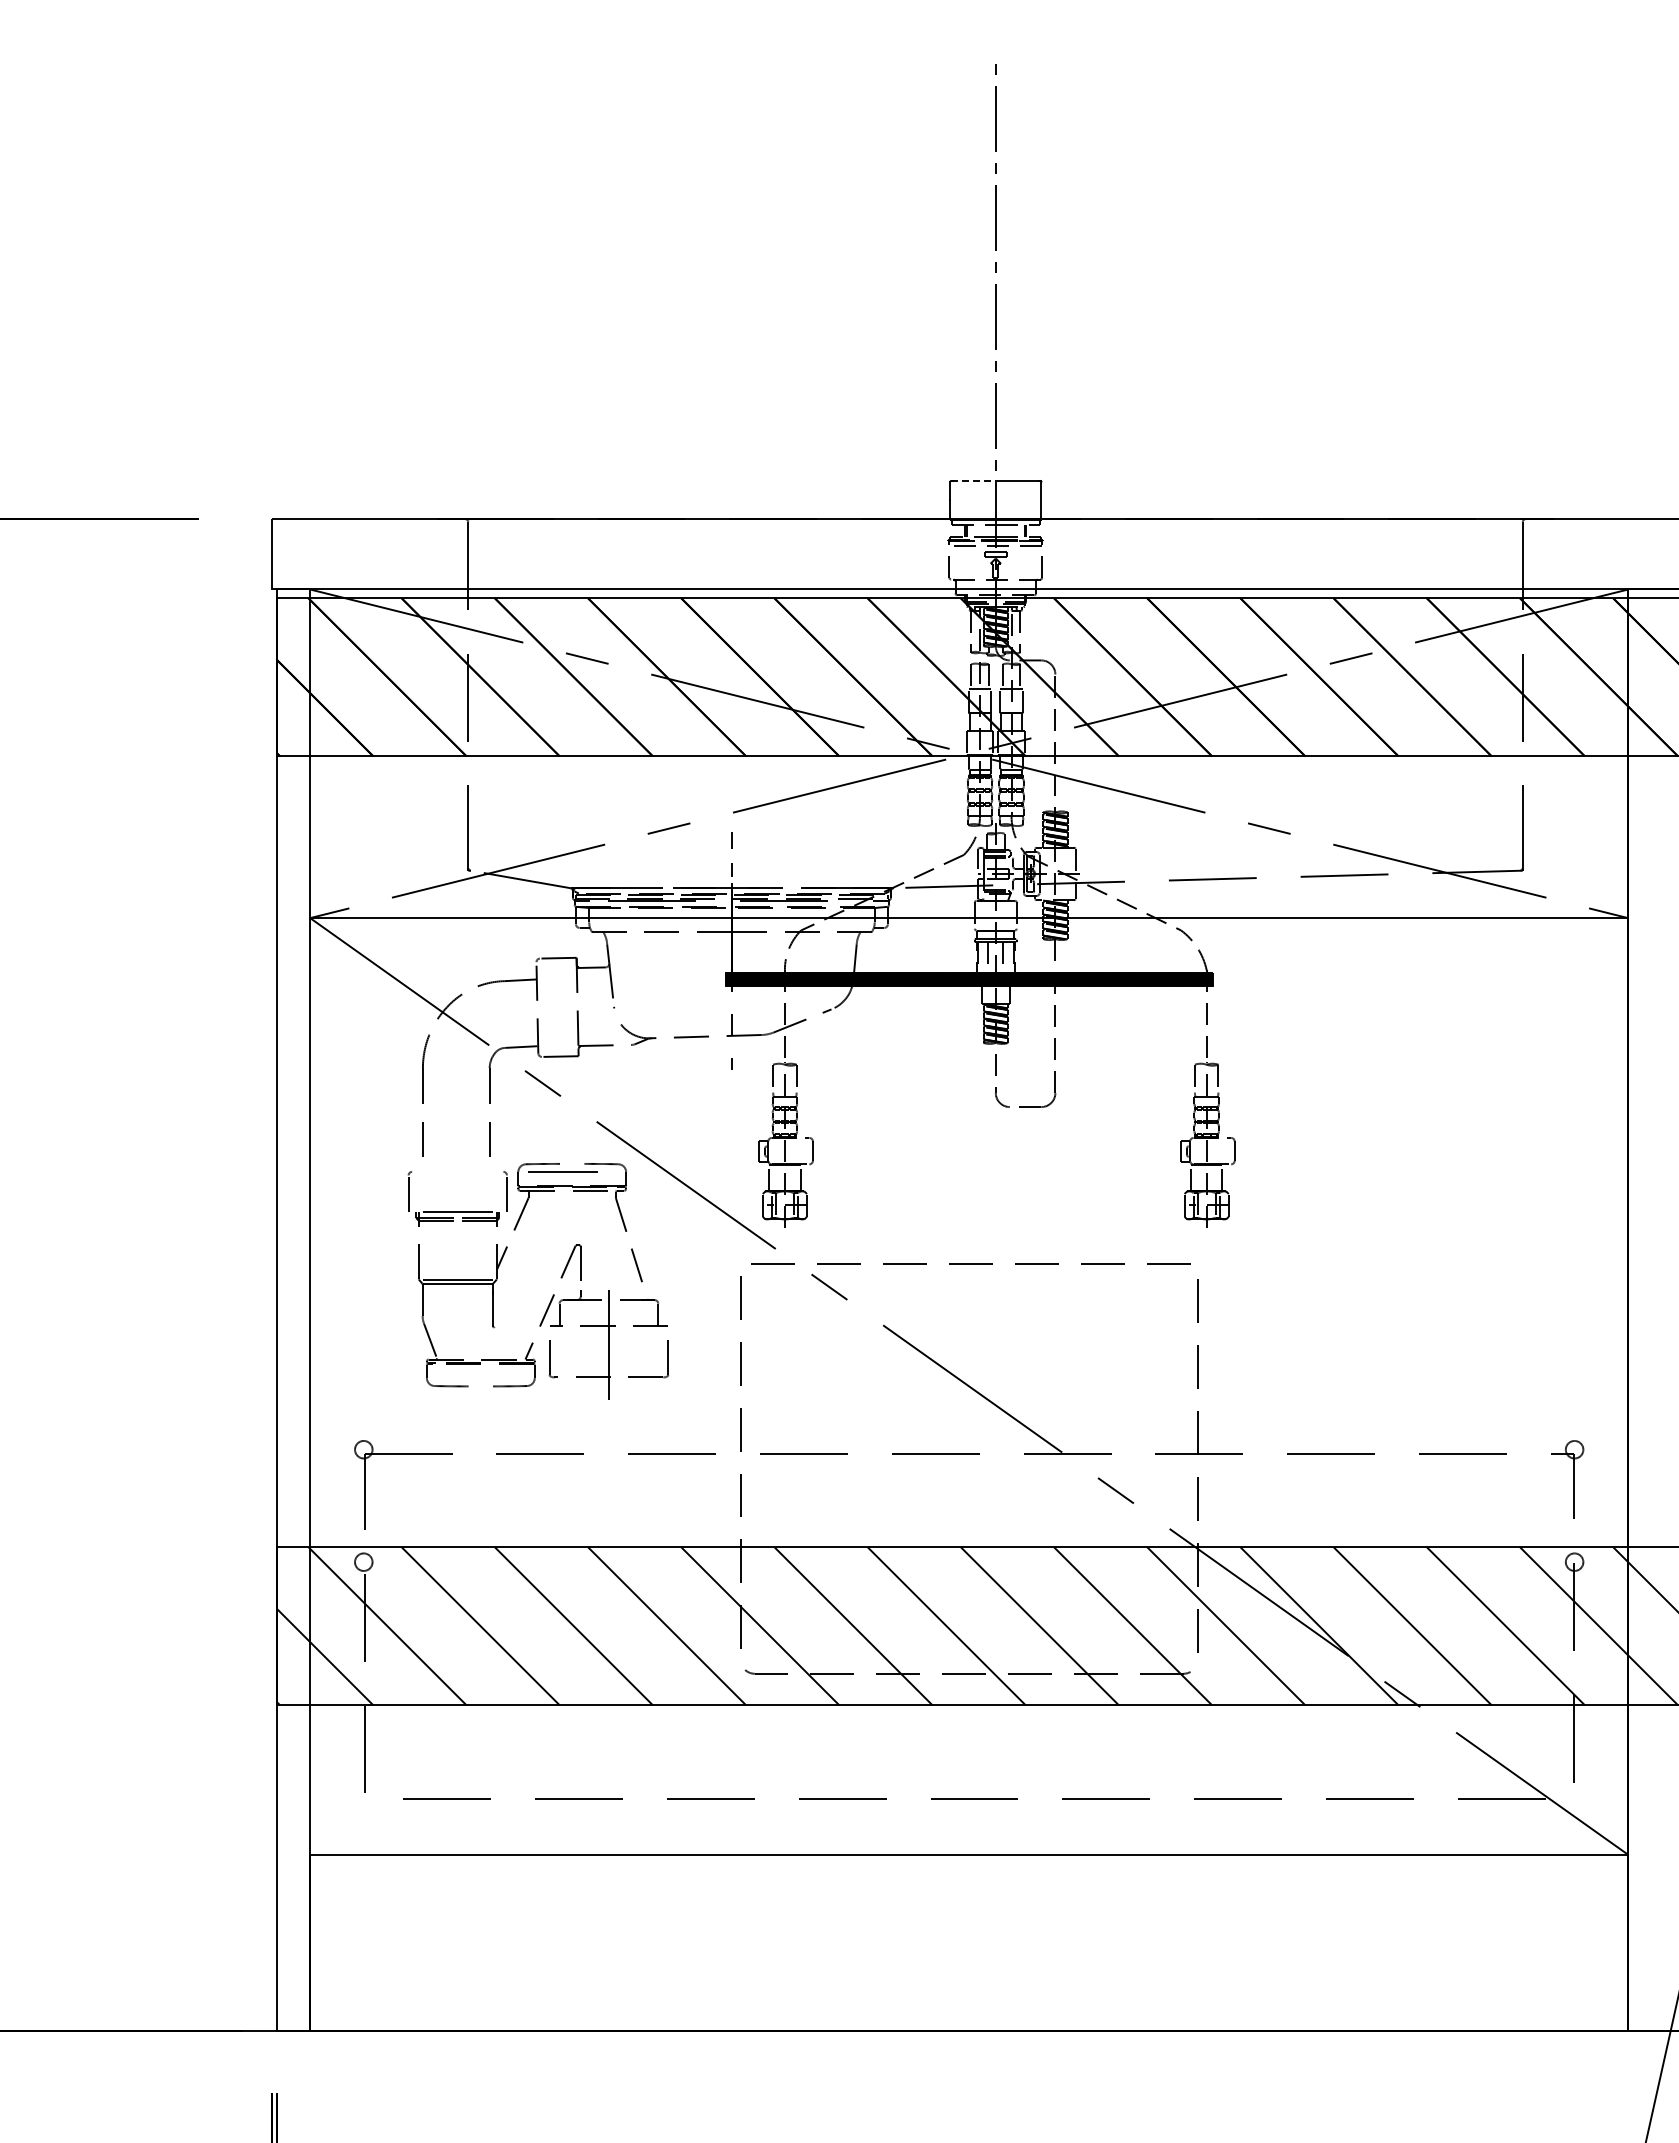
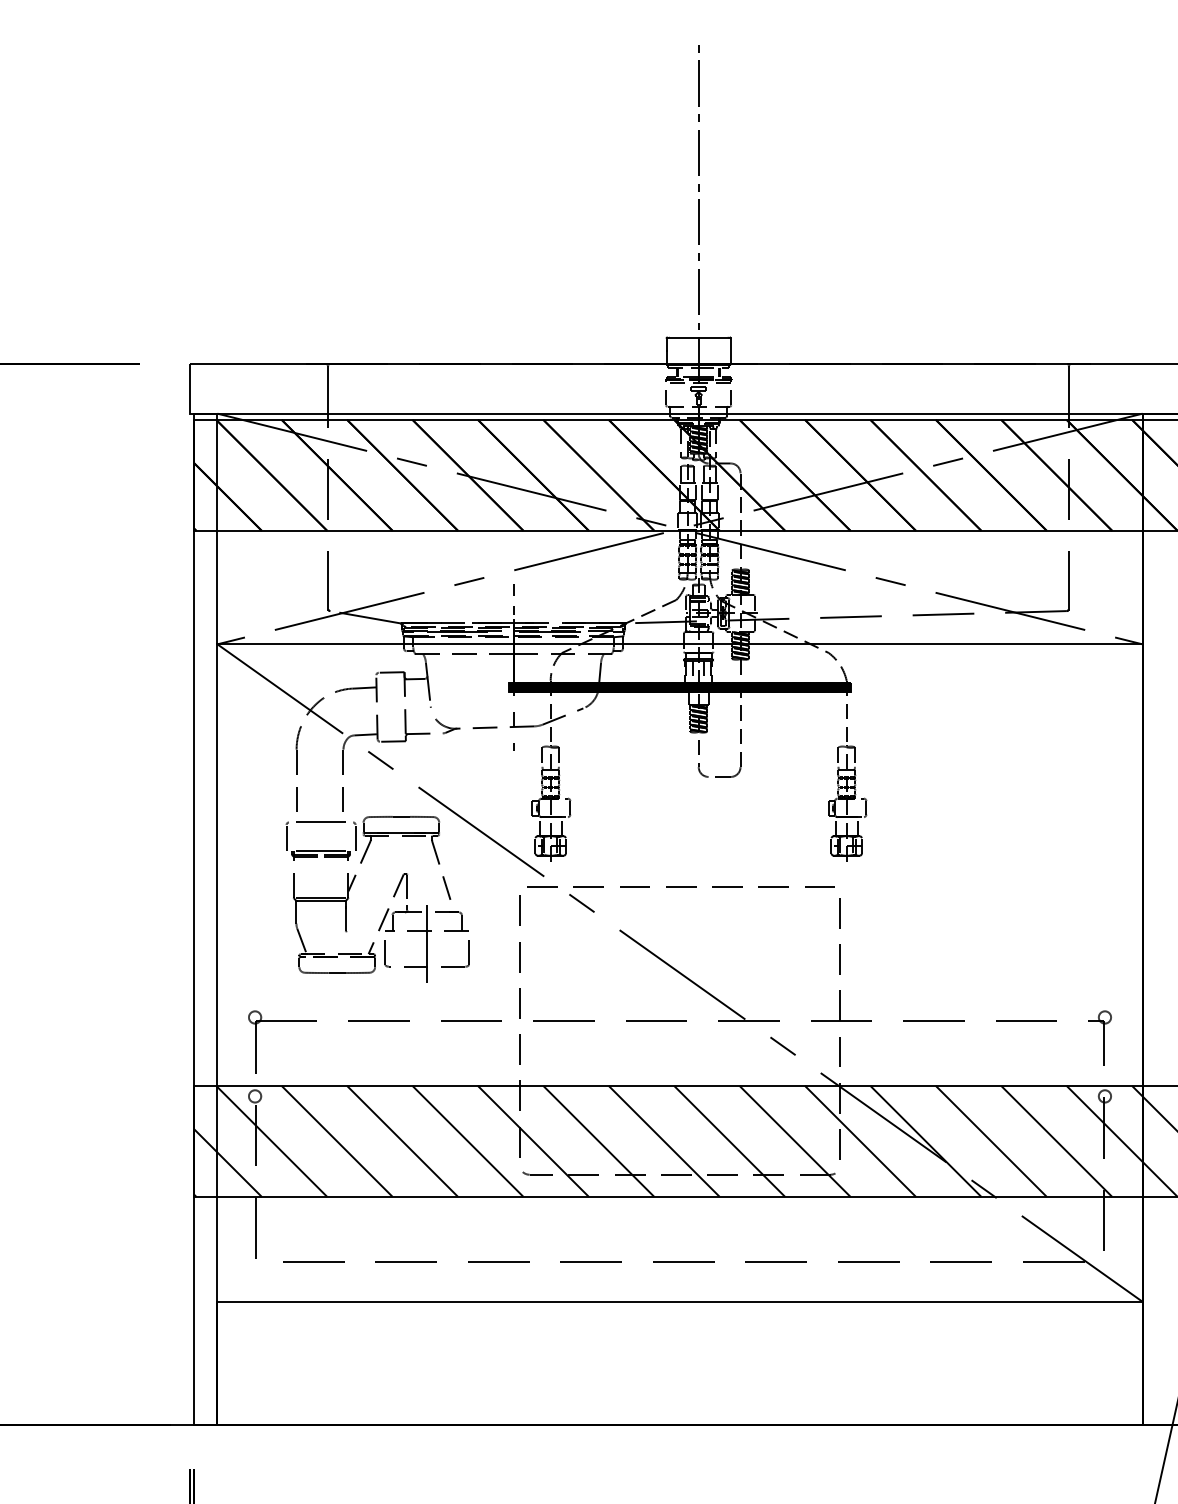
line: (973, 481) -> (683, 337), dashed -> solid
line: (571, 1163) -> (400, 816), added
line: (562, 1171) -> (320, 822), moved
line: (480, 1386) -> (337, 973), added

